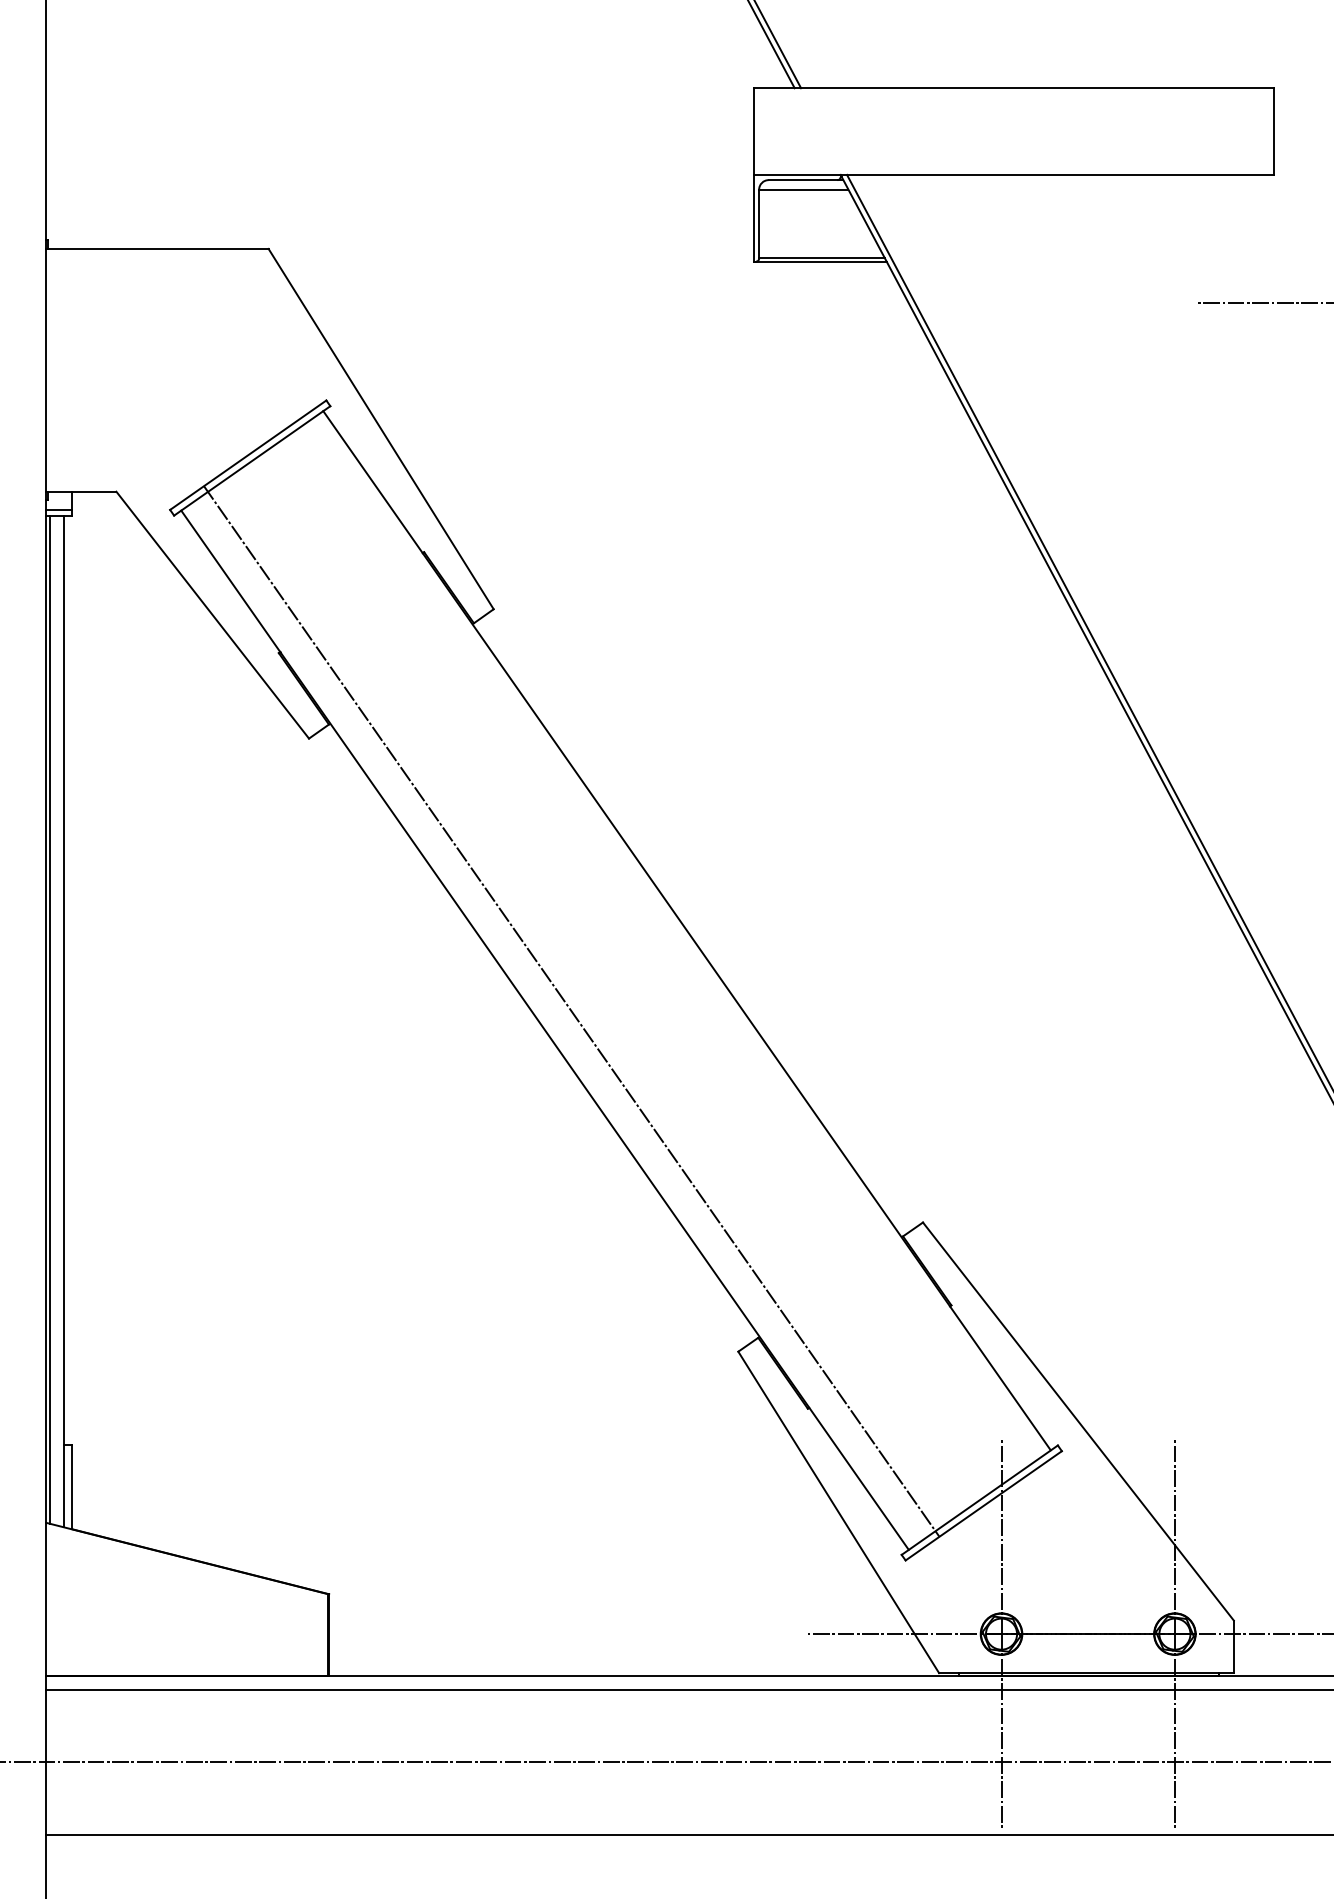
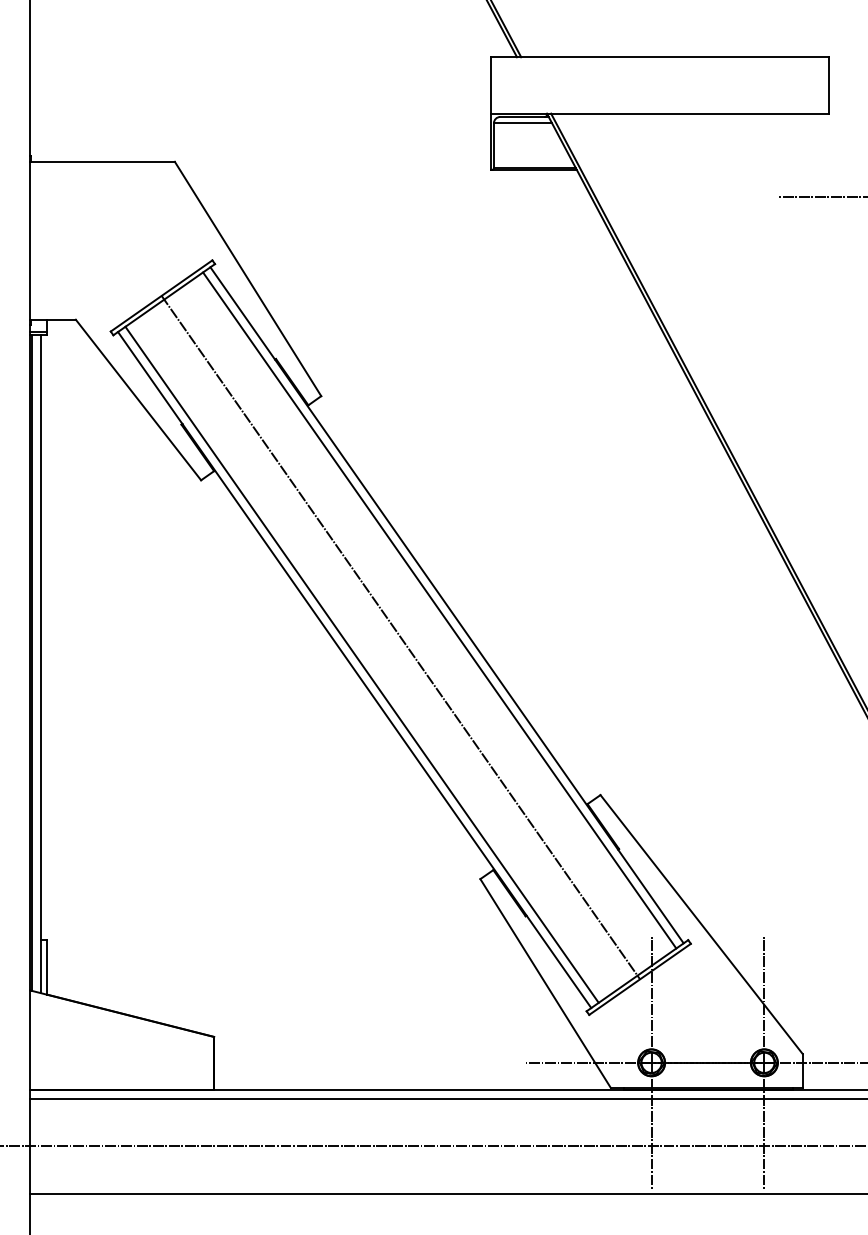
line: (675, 938) -> (439, 610), added
line: (570, 1010) -> (400, 637), moved
line: (555, 1021) -> (361, 664), added

